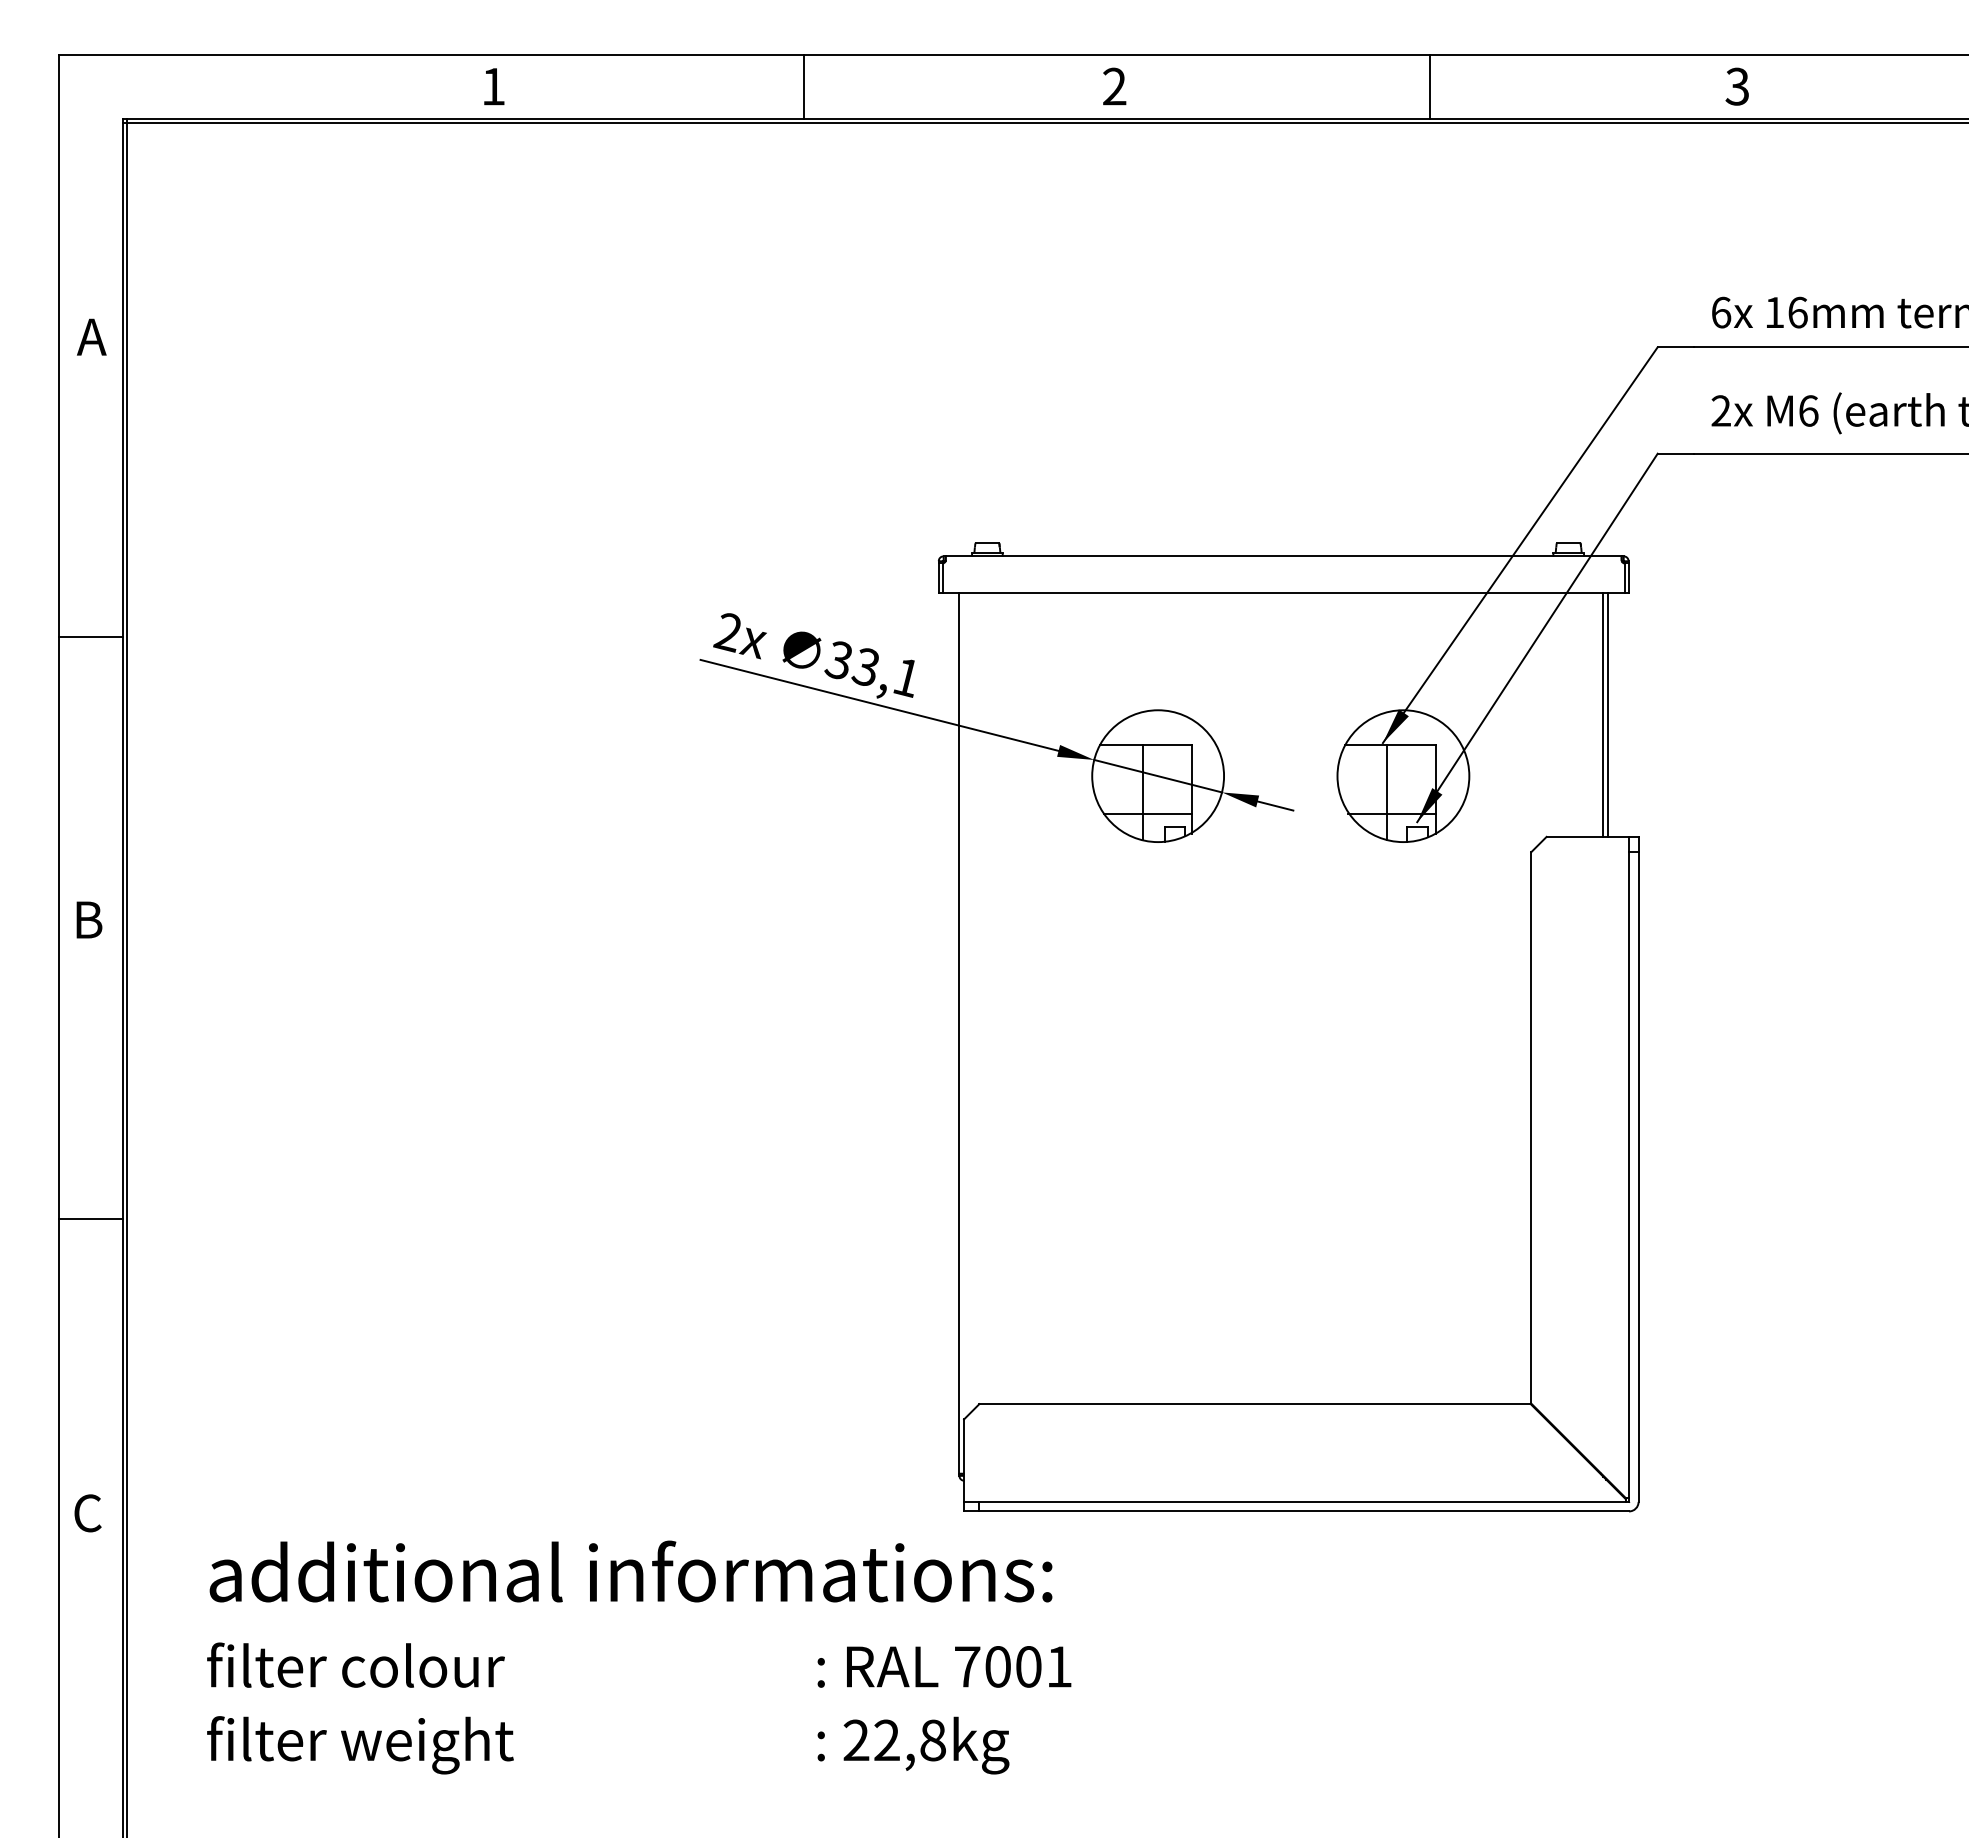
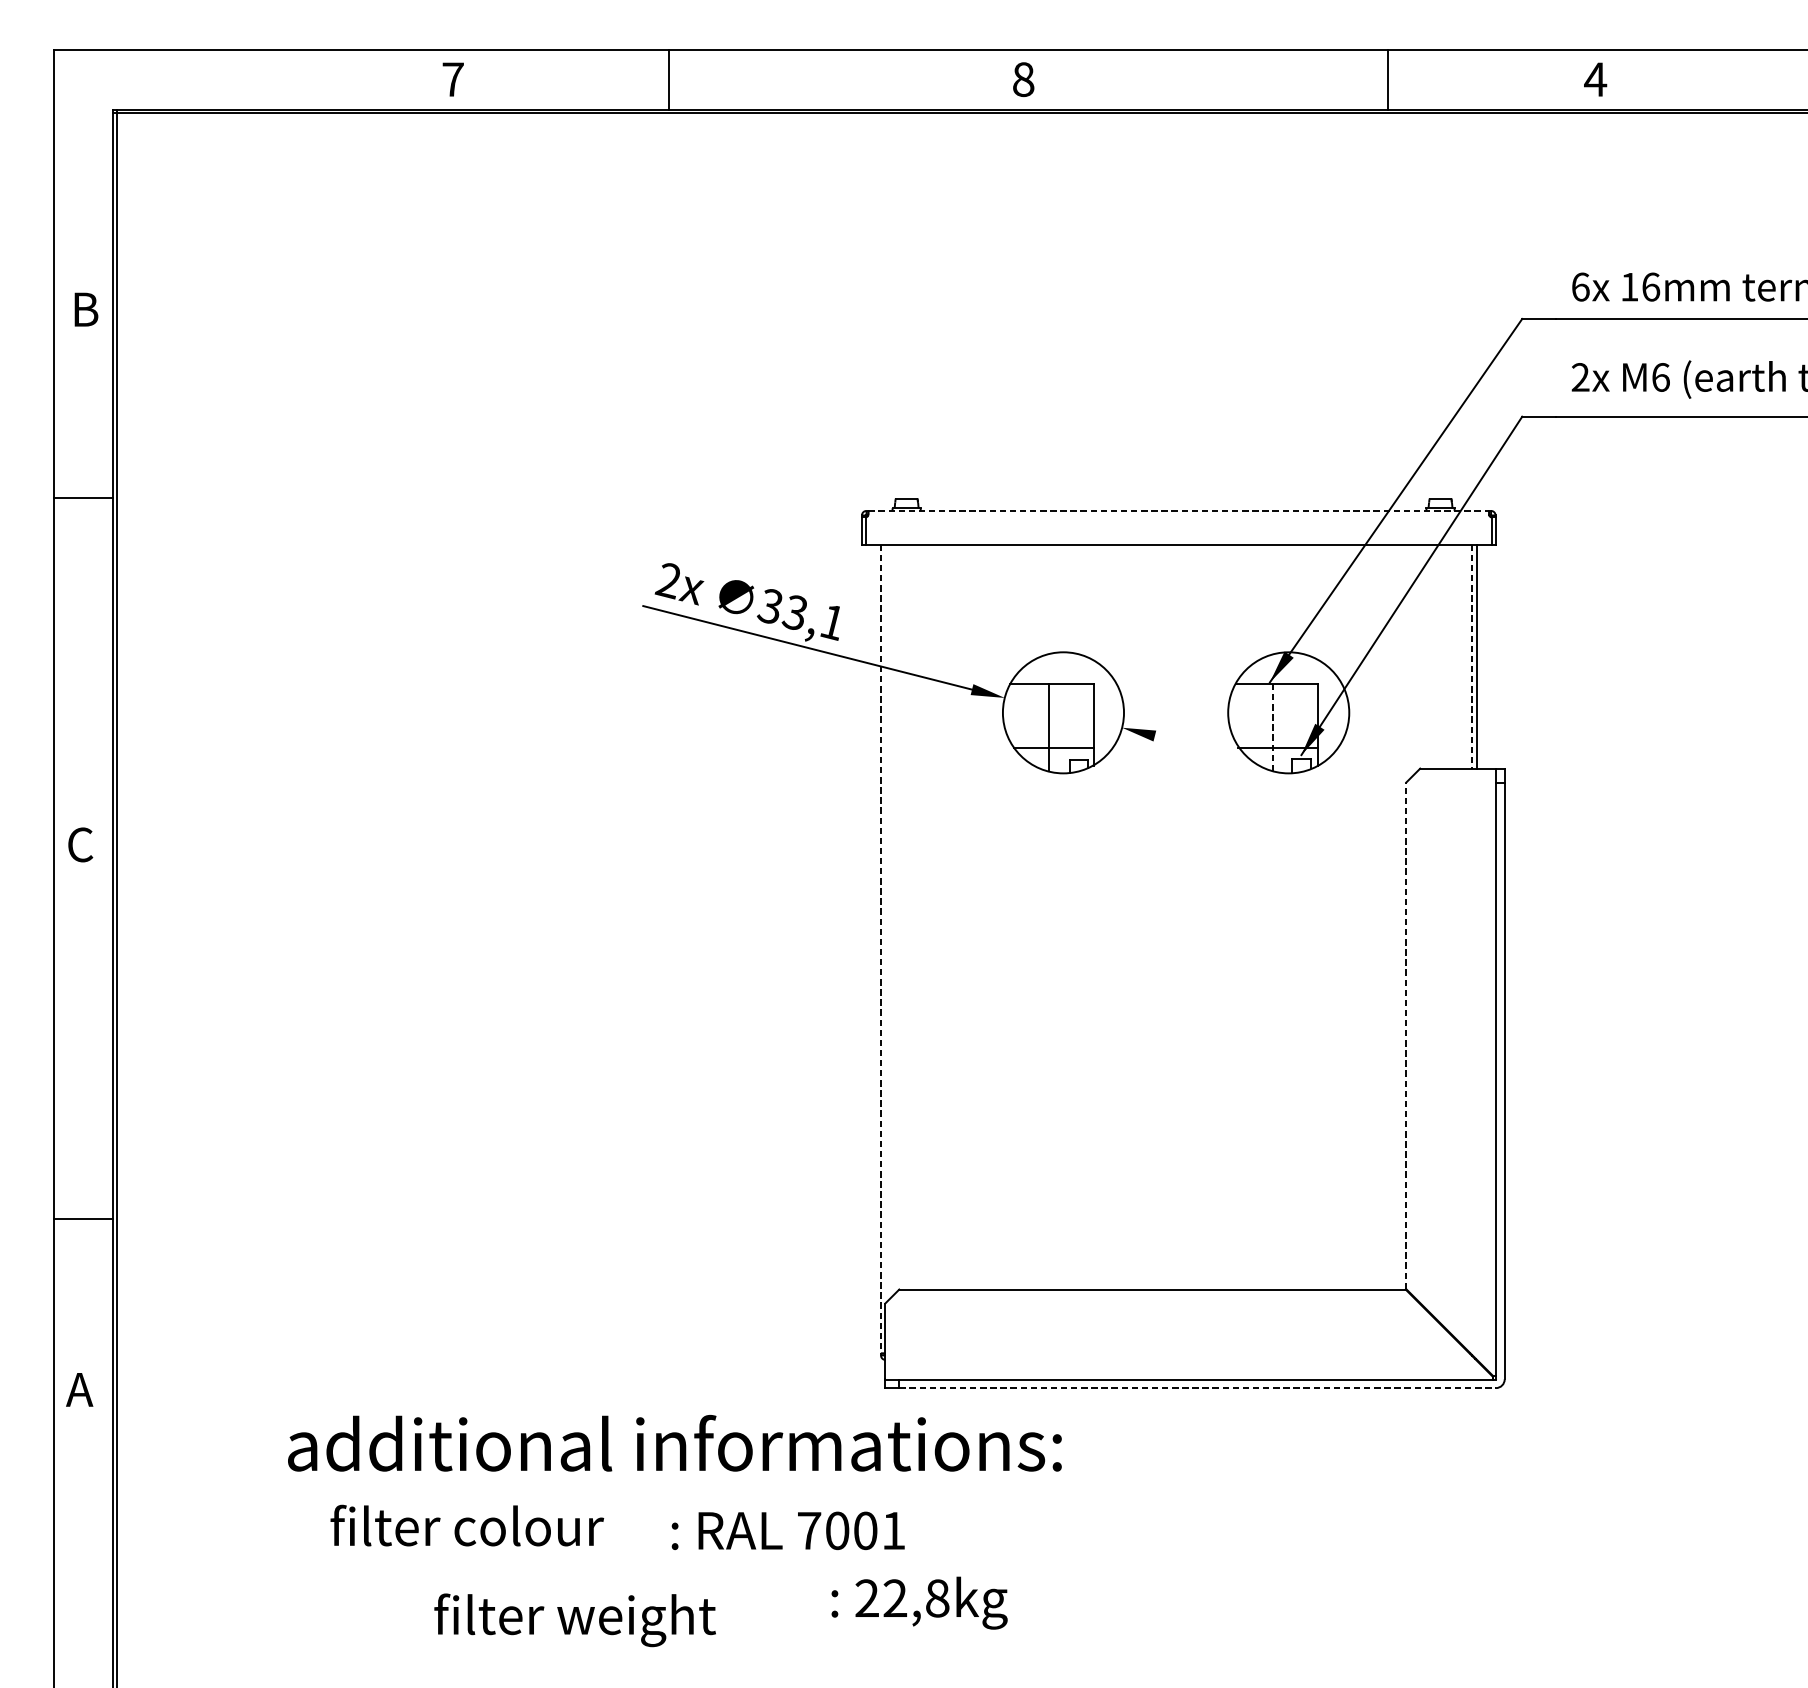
text: (493, 86) -> (453, 79), 1 -> 7
line: (804, 86) -> (668, 79), moved
text: (1114, 86) -> (1023, 79), 2 -> 8
line: (1429, 86) -> (1387, 79), moved
text: (1737, 86) -> (1595, 79), 3 -> 4
text: (92, 336) -> (84, 309), A -> B
line: (1284, 556) -> (1179, 511), solid -> dashed
line: (91, 637) -> (83, 498), moved
line: (1603, 715) -> (1472, 657), solid -> dashed
line: (1158, 775) -> (1063, 712), removed
line: (1386, 792) -> (1273, 727), solid -> dashed
line: (1275, 805) -> (1171, 739), removed
text: (88, 919) -> (81, 844), B -> C
line: (959, 1034) -> (881, 950), solid -> dashed
line: (1531, 1127) -> (1406, 1035), solid -> dashed
line: (91, 1219) -> (83, 1219), moved
line: (1304, 1511) -> (1197, 1388), solid -> dashed
text: (86, 1513) -> (79, 1389), C -> A
text: (630, 1571) -> (674, 1443), moved
text: (355, 1664) -> (466, 1524), moved
text: (944, 1666) -> (788, 1530), moved
text: (360, 1745) -> (575, 1620), moved
text: (913, 1745) -> (919, 1603), moved

